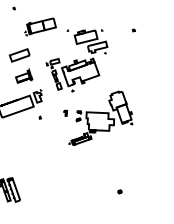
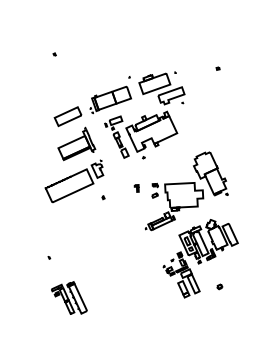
part: (40, 26) -> (110, 99), moved
part: (24, 75) -> (76, 143), size x1.67
part: (107, 169) -> (200, 258), added

